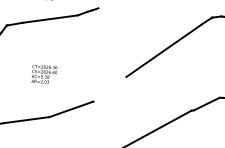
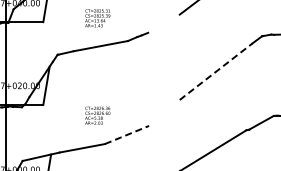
line: (164, 50) -> (216, 71), solid -> dashed
text: (44, 74) -> (97, 115), moved
line: (70, 109) -> (125, 135), solid -> dashed

